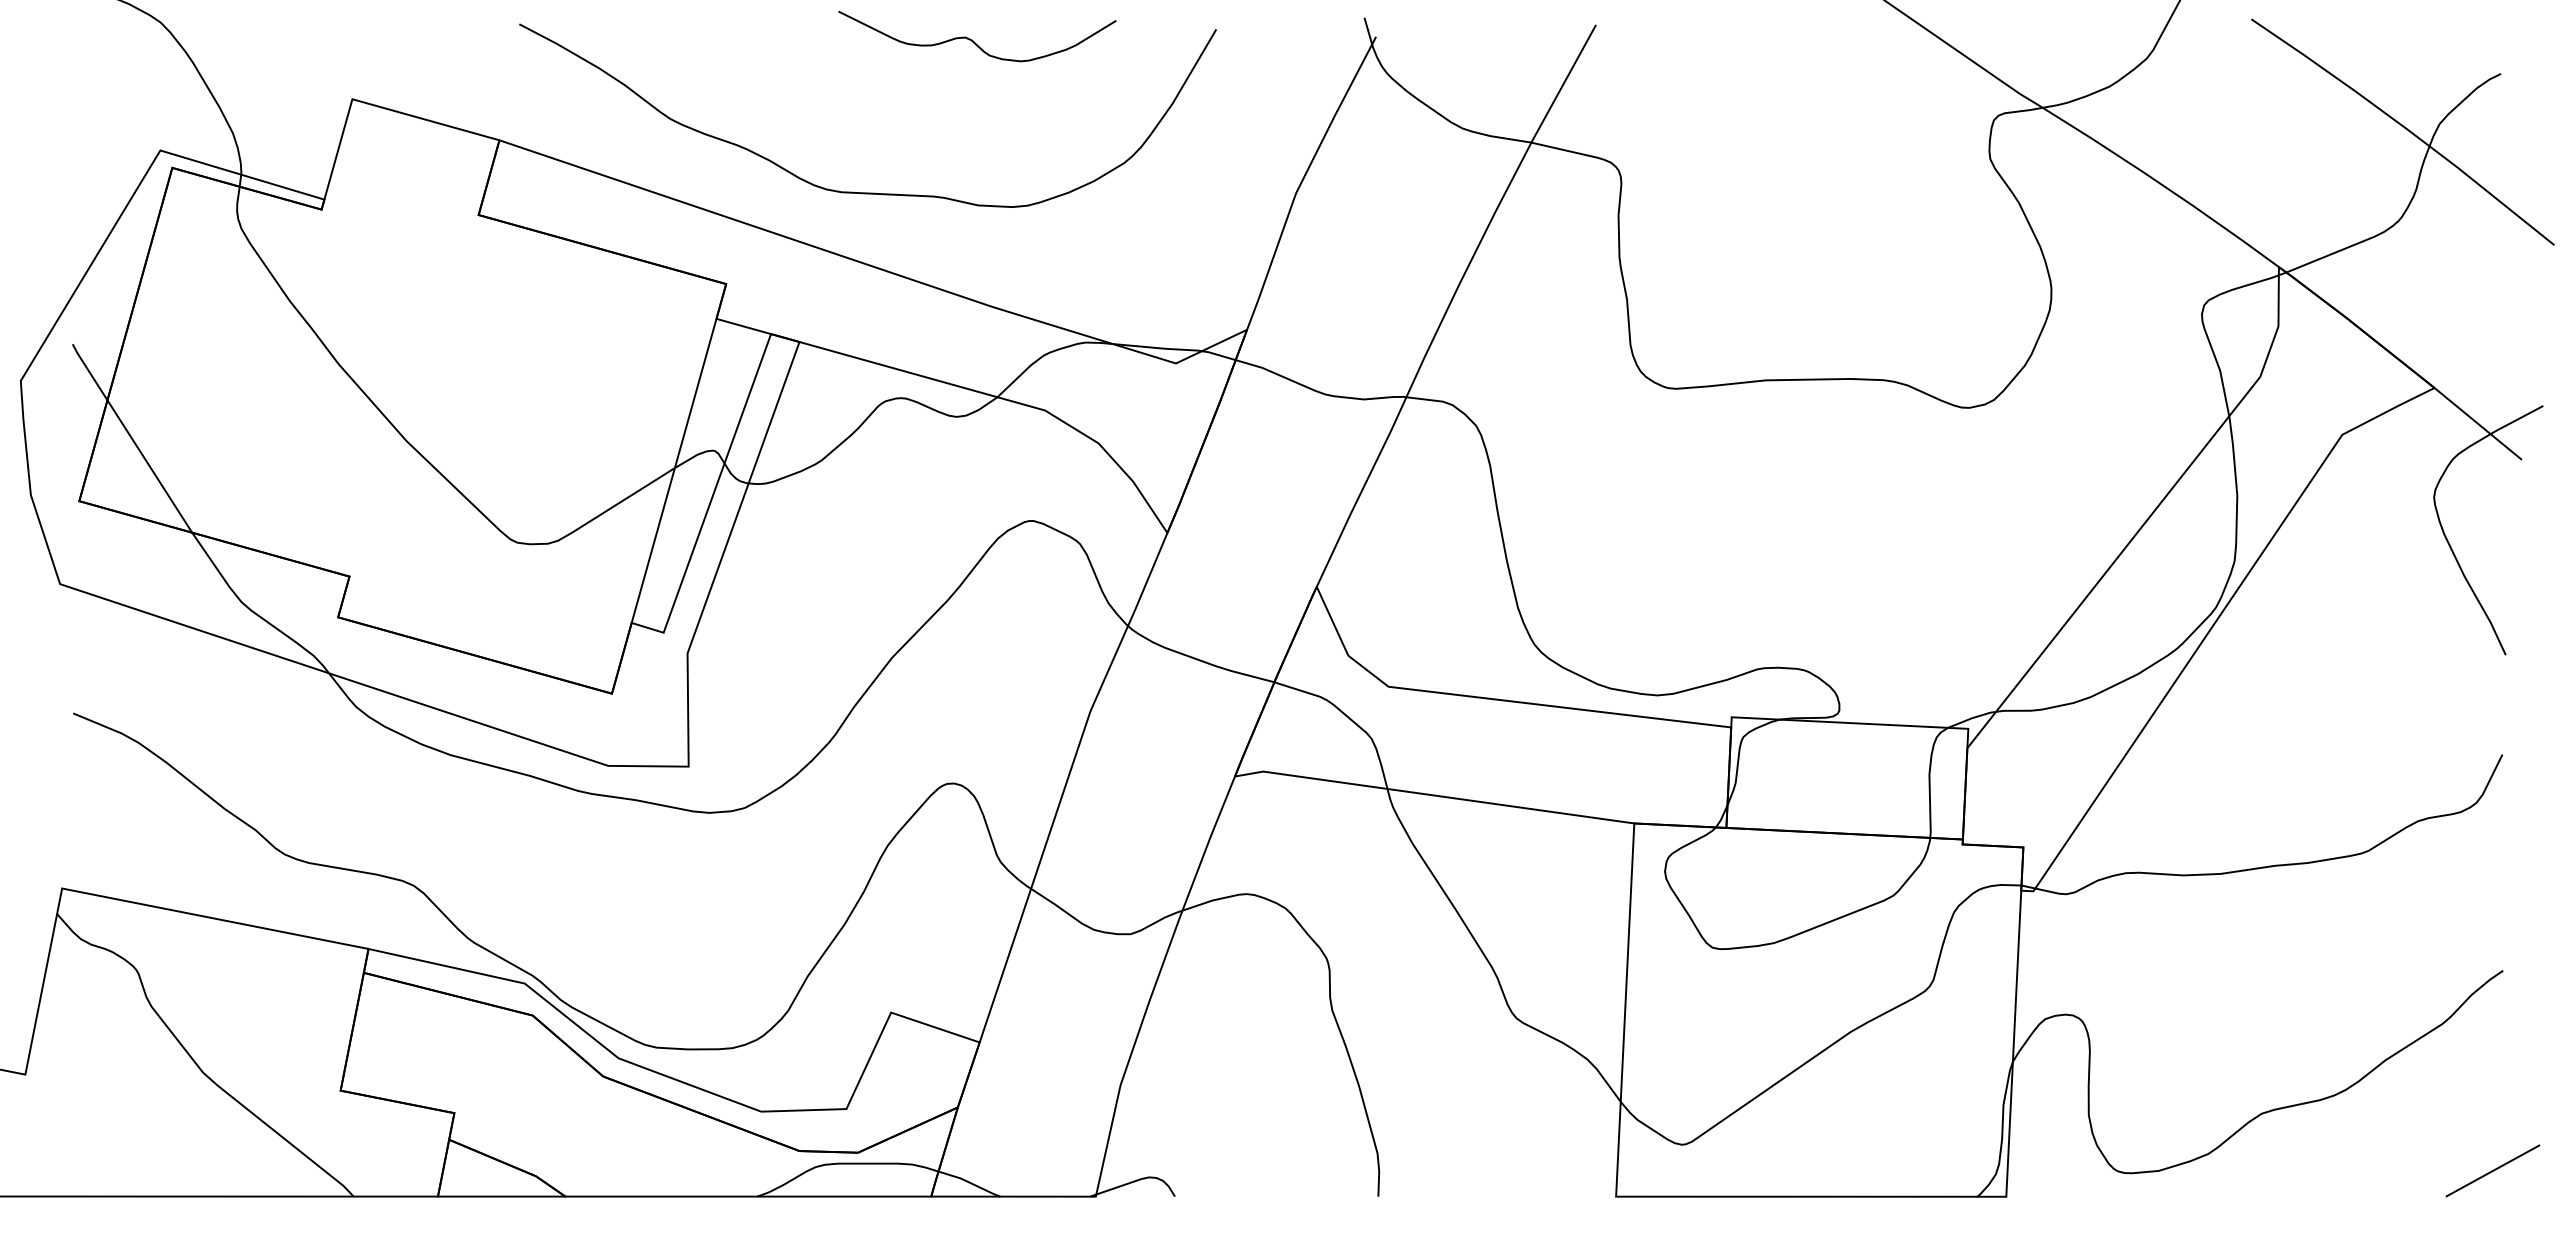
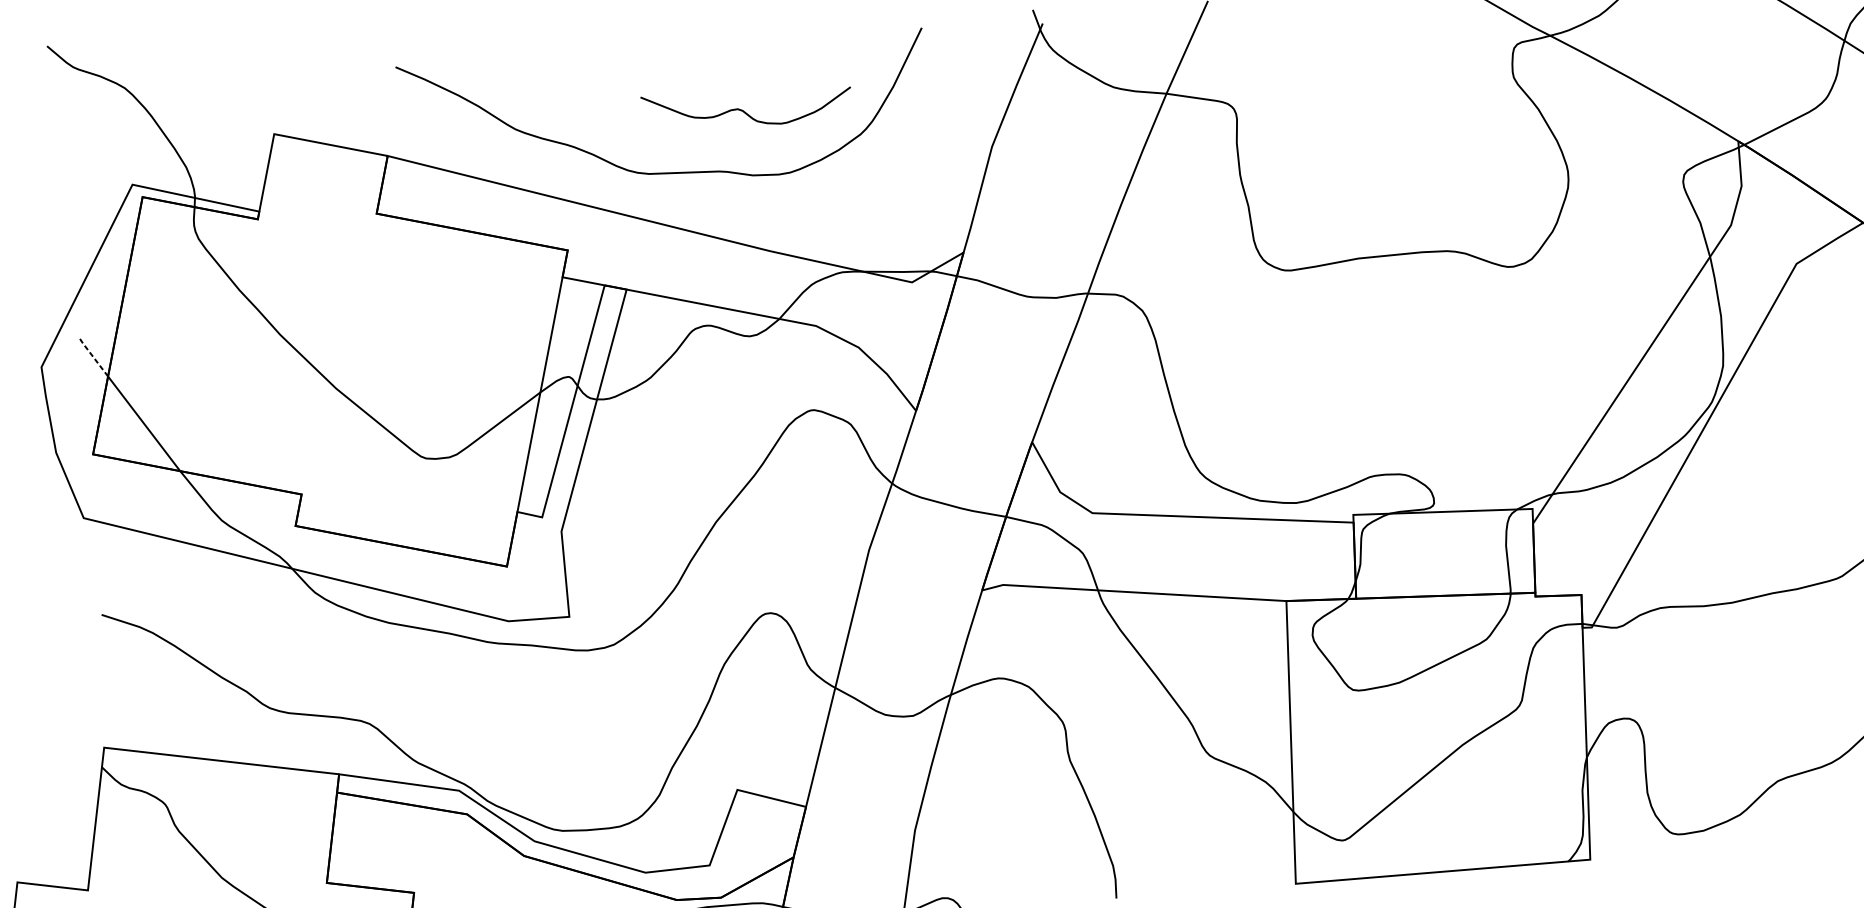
curve: (973, 40) -> (744, 110), moved
line: (89, 371) -> (92, 355), solid -> dashed

